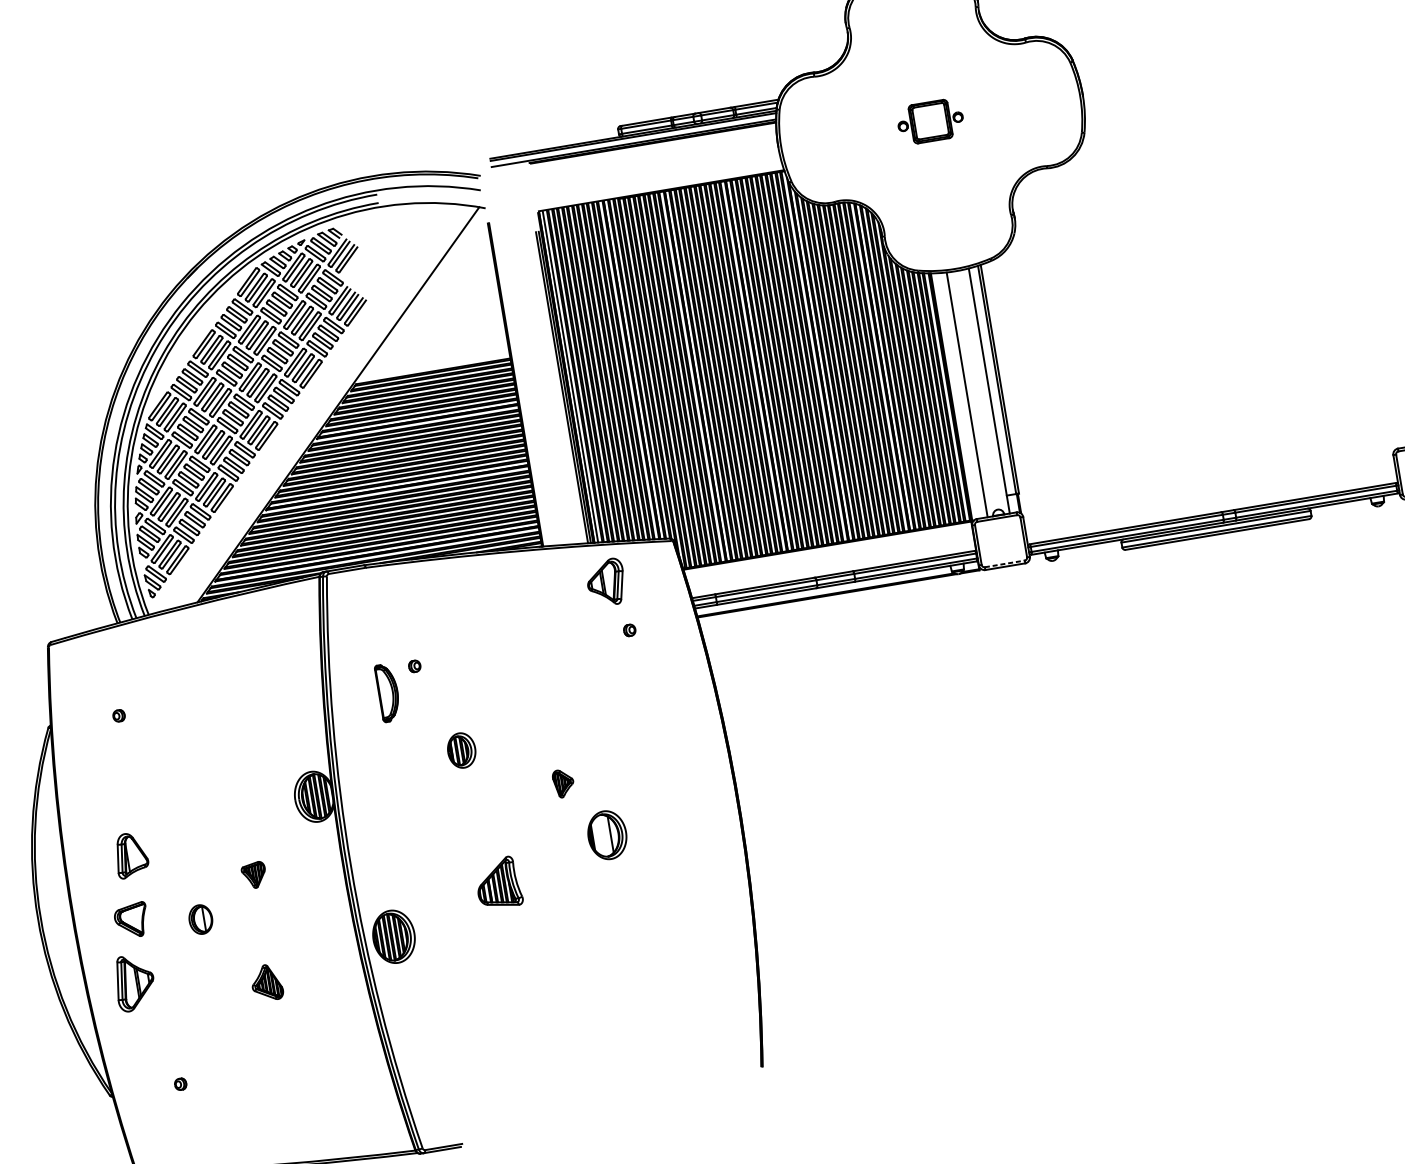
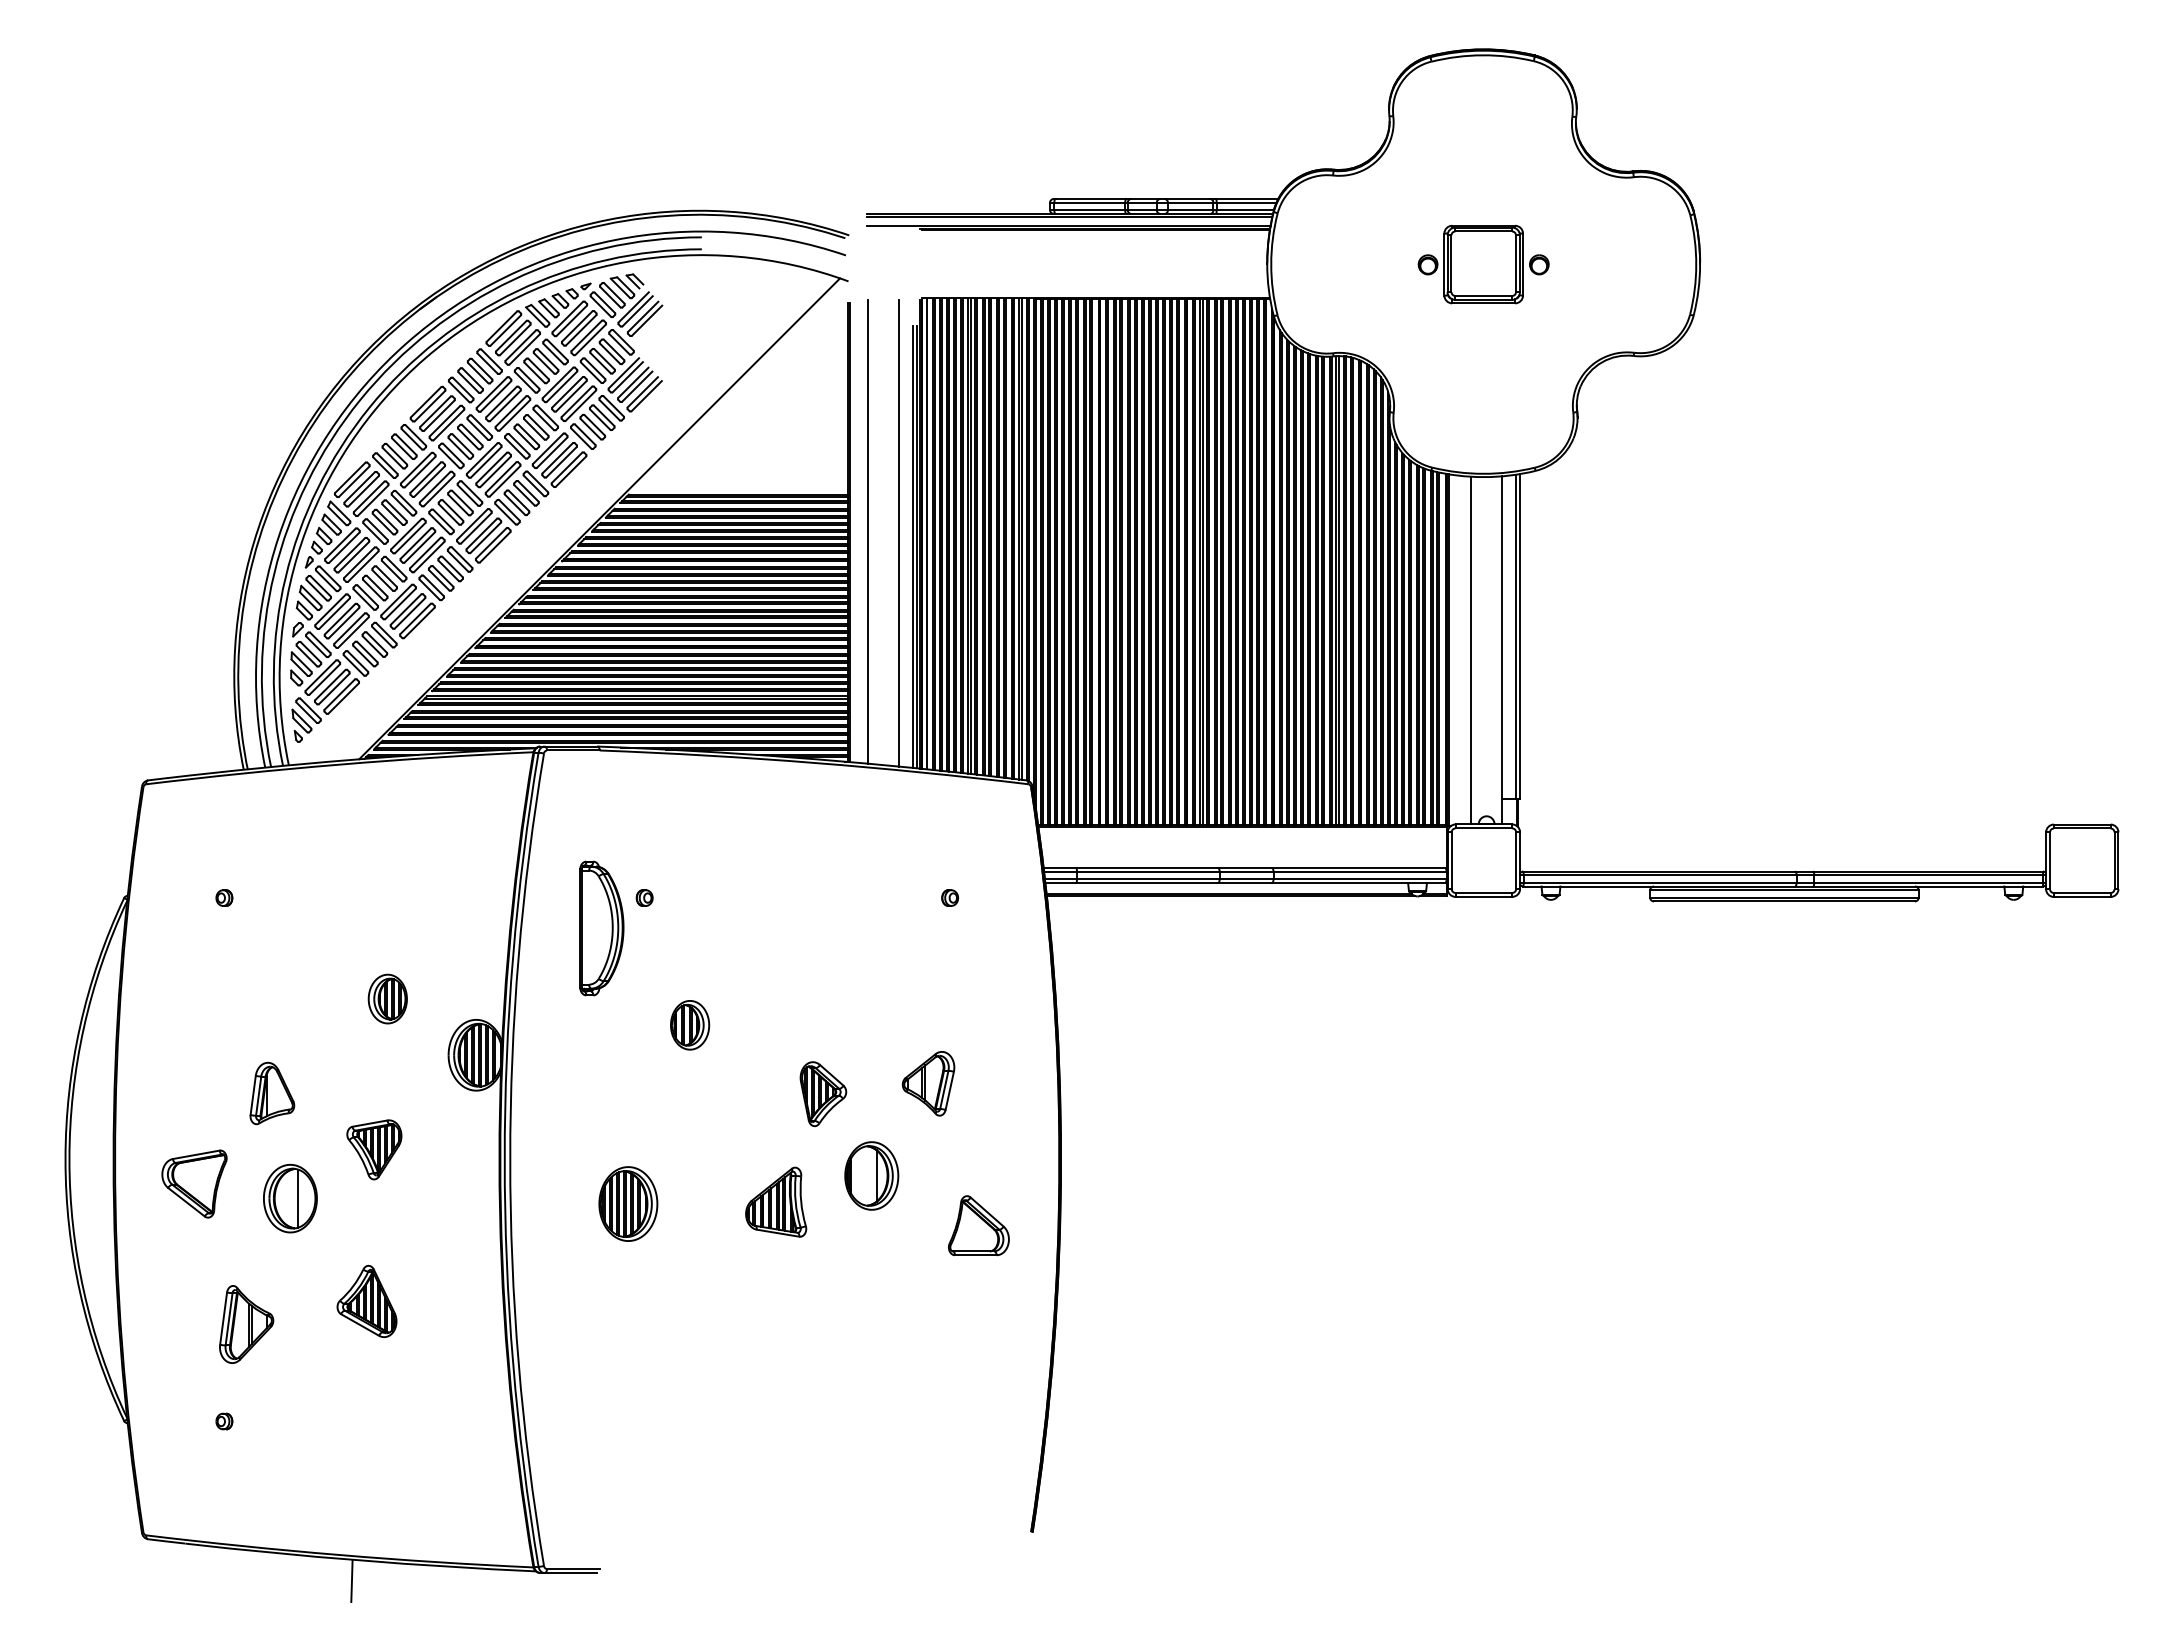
part: (930, 121) -> (1483, 264), size x1.43
line: (551, 379) -> (899, 533), added
line: (528, 382) -> (867, 531), added
line: (1005, 563) -> (1484, 892), dashed -> solid
part: (606, 582) -> (928, 1083), moved
part: (387, 692) -> (601, 928), size x1.67
part: (245, 767) -> (387, 998), added
part: (563, 783) -> (823, 1094), size x1.67
part: (131, 855) -> (272, 1093), moved
part: (688, 857) -> (978, 1225), added
part: (254, 875) -> (374, 1149), size x1.67
part: (498, 882) -> (776, 1201), moved
part: (200, 919) -> (290, 1198), size x1.67
part: (131, 920) -> (194, 1183), size x1.43
part: (394, 936) -> (628, 1203), moved
part: (134, 982) -> (246, 1324), moved
part: (266, 982) -> (366, 1300), size x1.43

